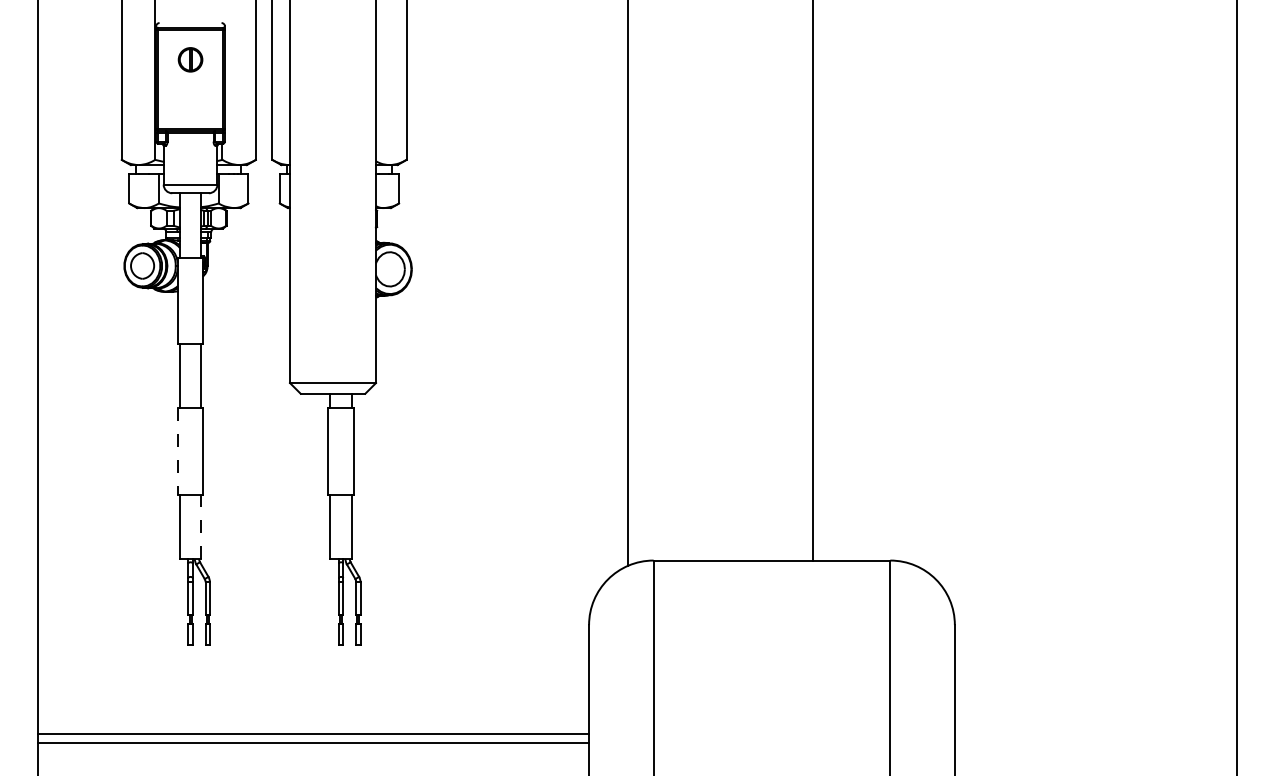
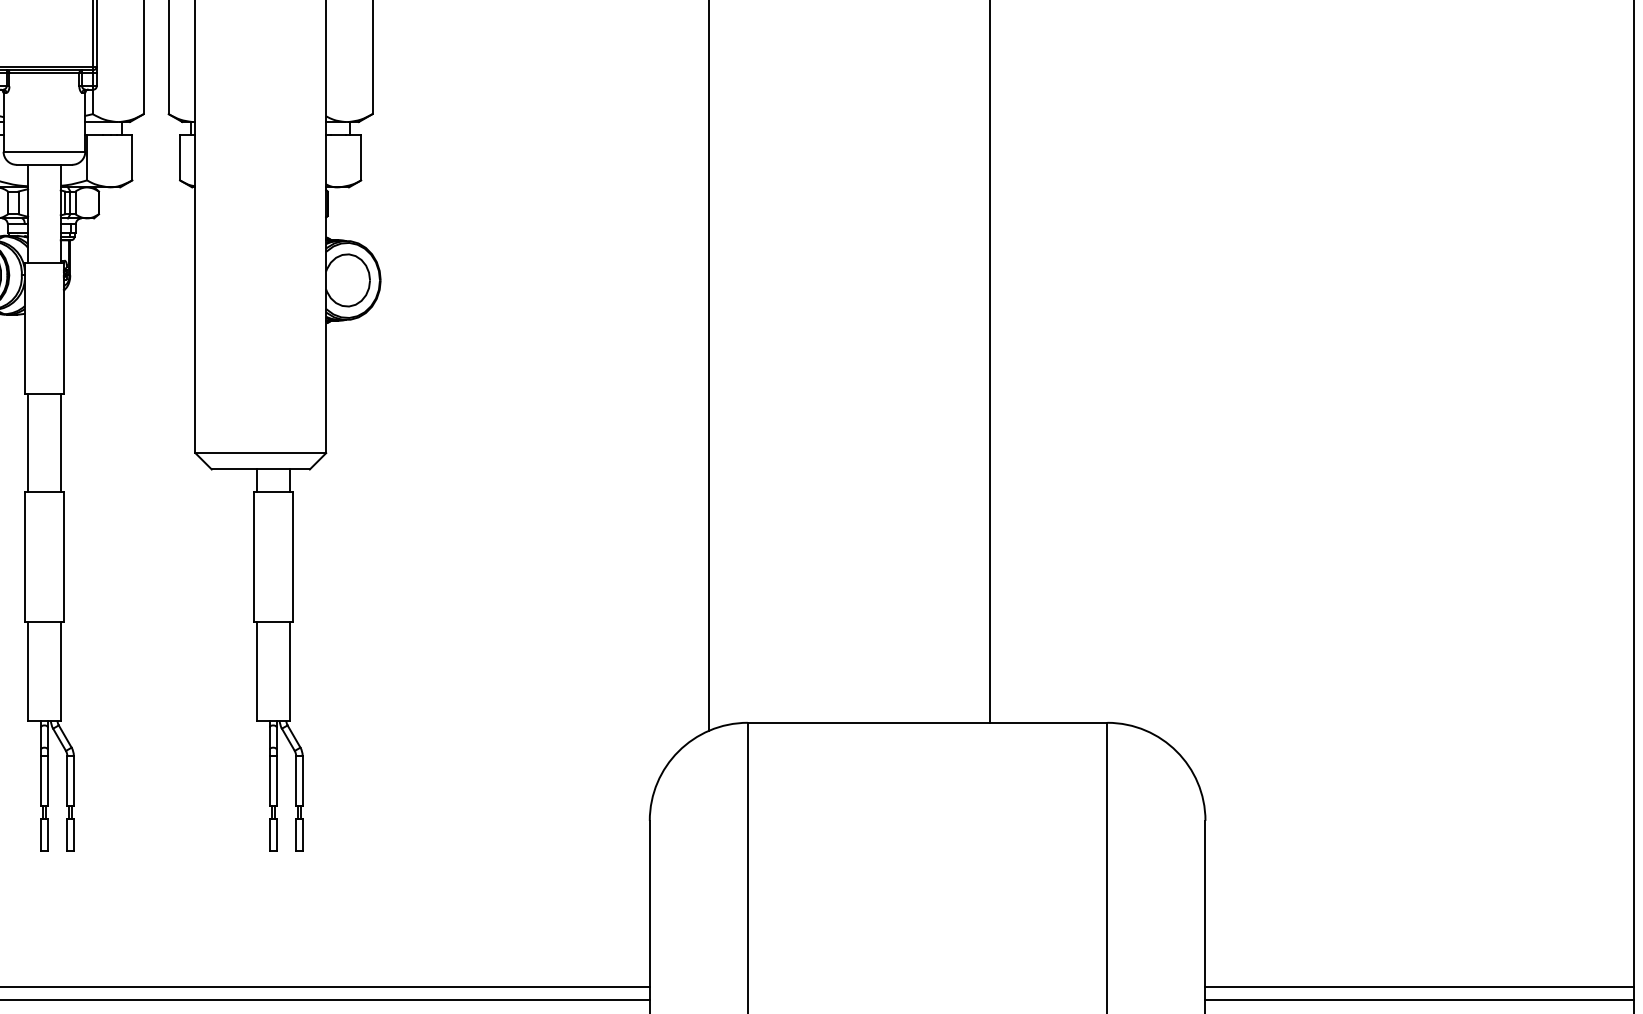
line: (177, 451) -> (24, 557), dashed -> solid
line: (201, 526) -> (61, 671), dashed -> solid
line: (1095, 734) -> (1419, 987), added
line: (1095, 743) -> (1419, 1000), added

